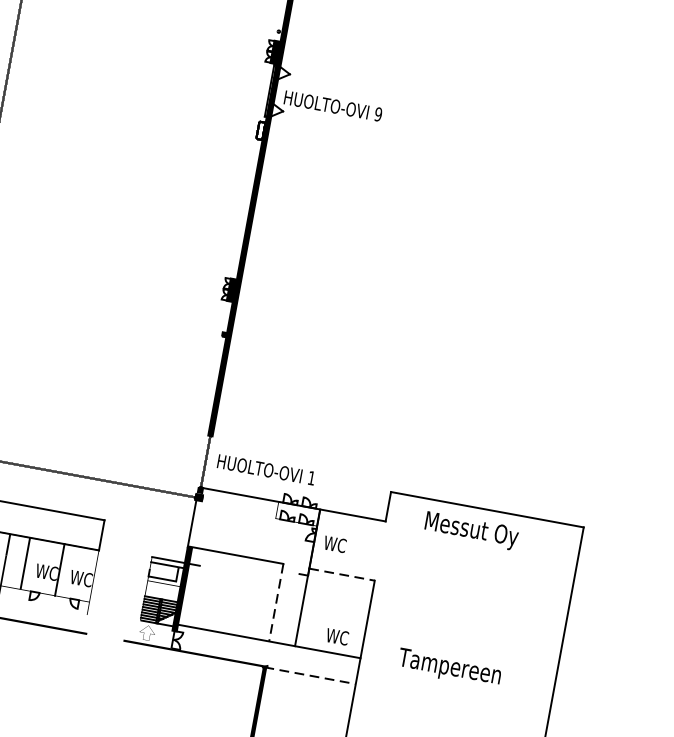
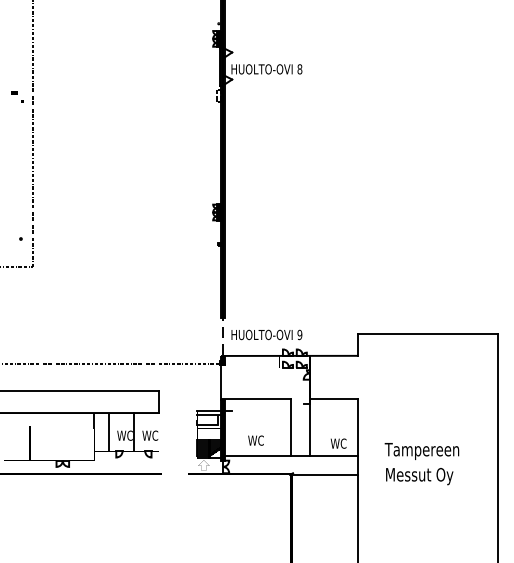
text: (377, 114) -> (299, 69), 9 -> 8
text: (311, 477) -> (299, 334), 1 -> 9
text: (471, 530) -> (419, 476), moved
text: (334, 544) -> (255, 440), moved
line: (341, 575) -> (333, 399), dashed -> solid
line: (276, 602) -> (291, 427), dashed -> solid
line: (310, 675) -> (324, 474), dashed -> solid

